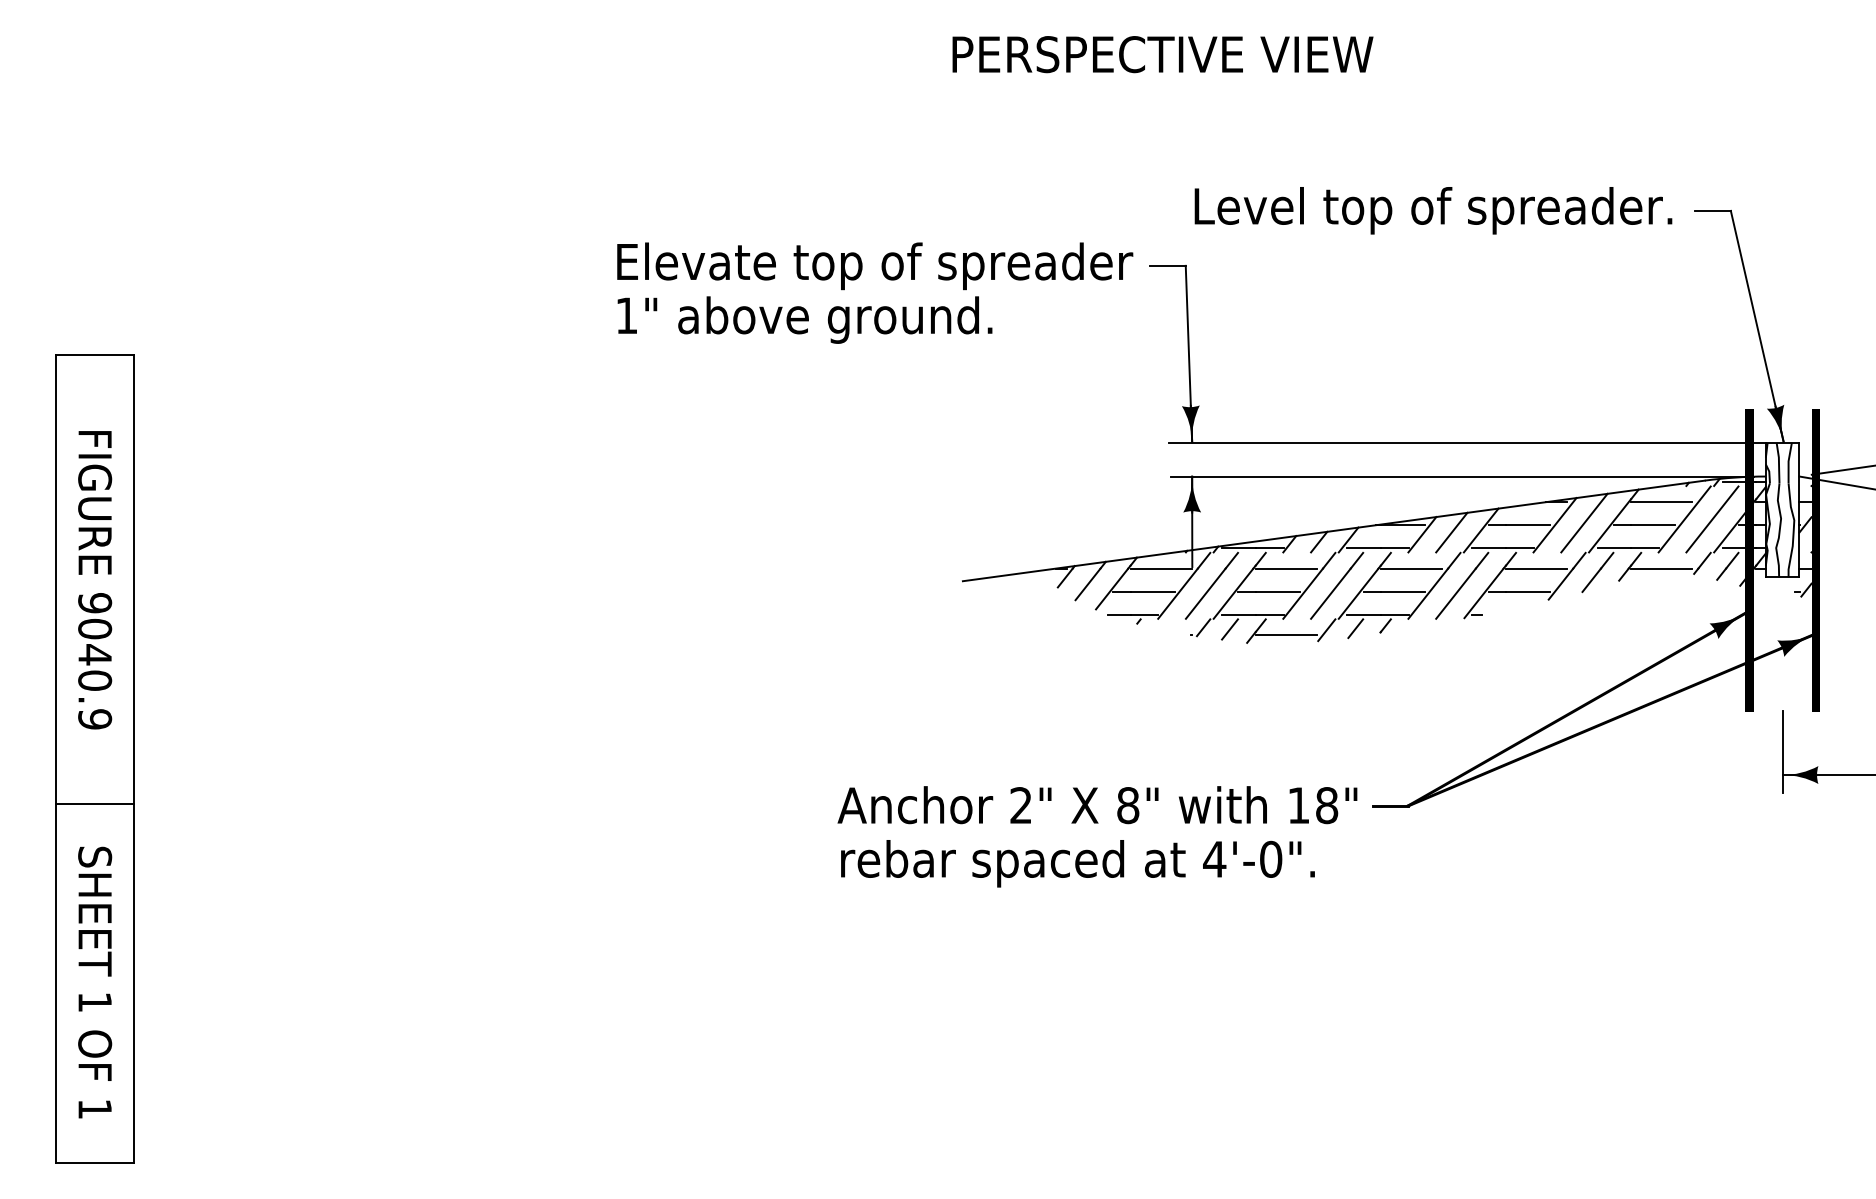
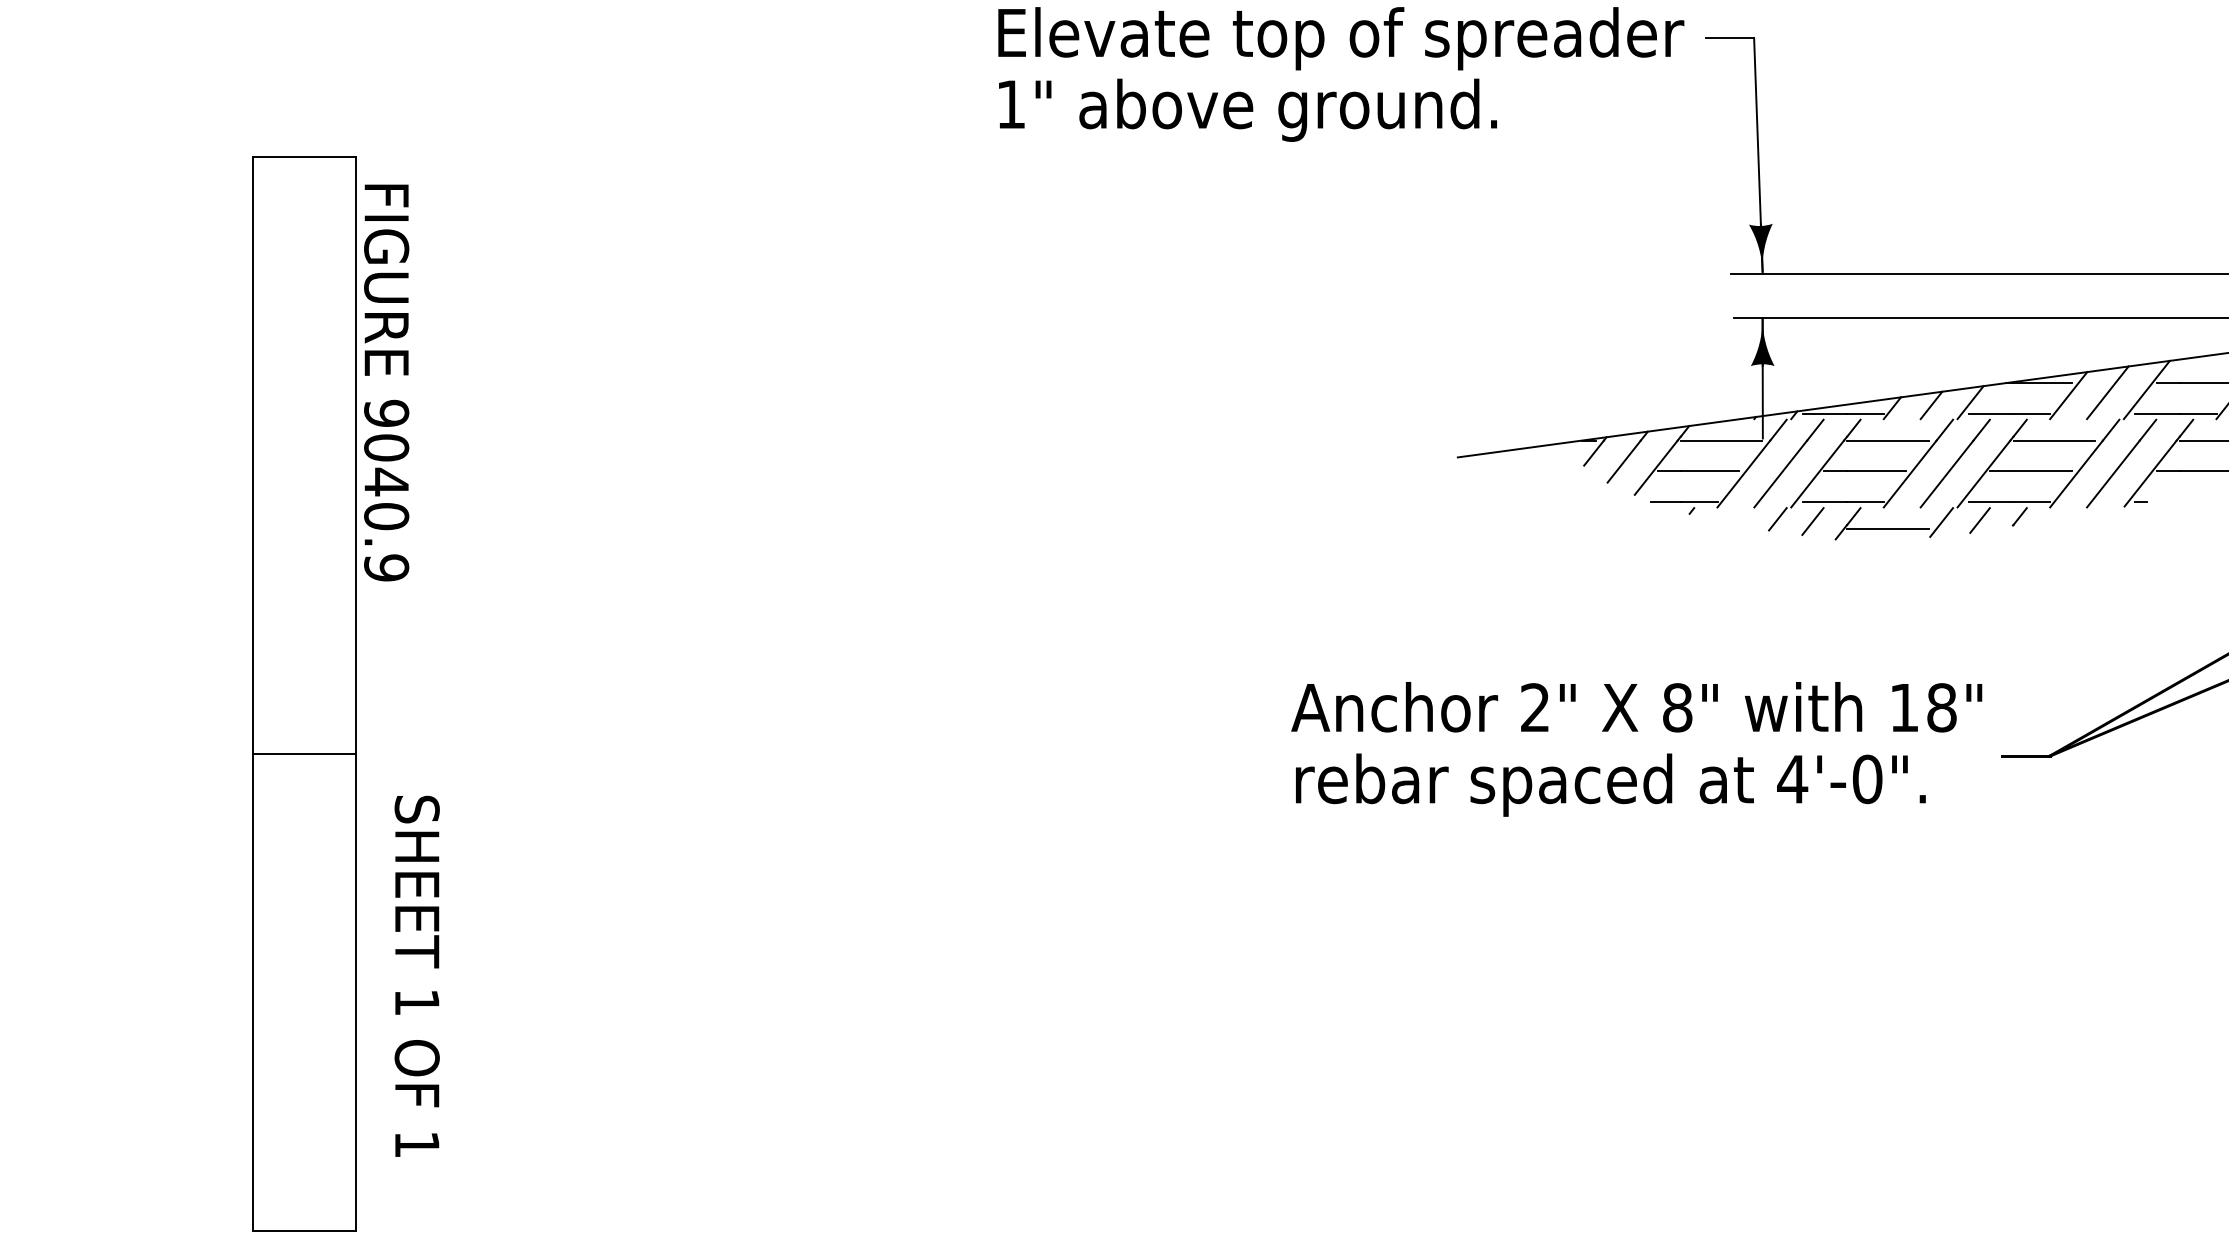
text: (95, 580) -> (387, 383), moved
text: (1097, 836) -> (1636, 748), moved
text: (95, 982) -> (417, 976), moved

